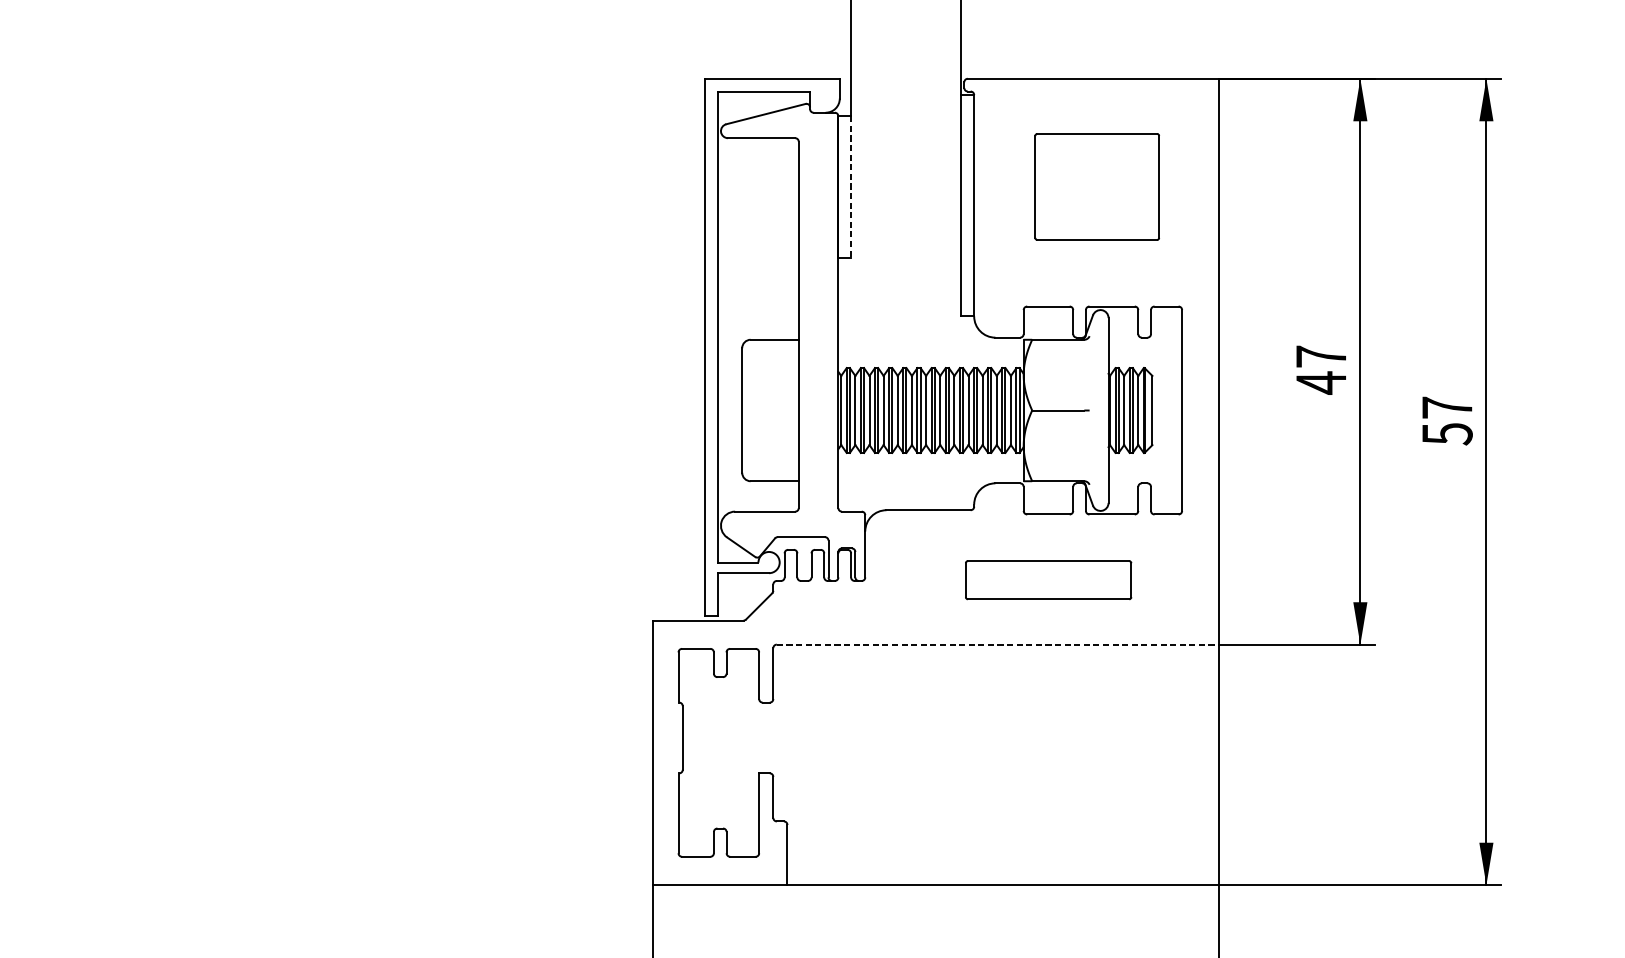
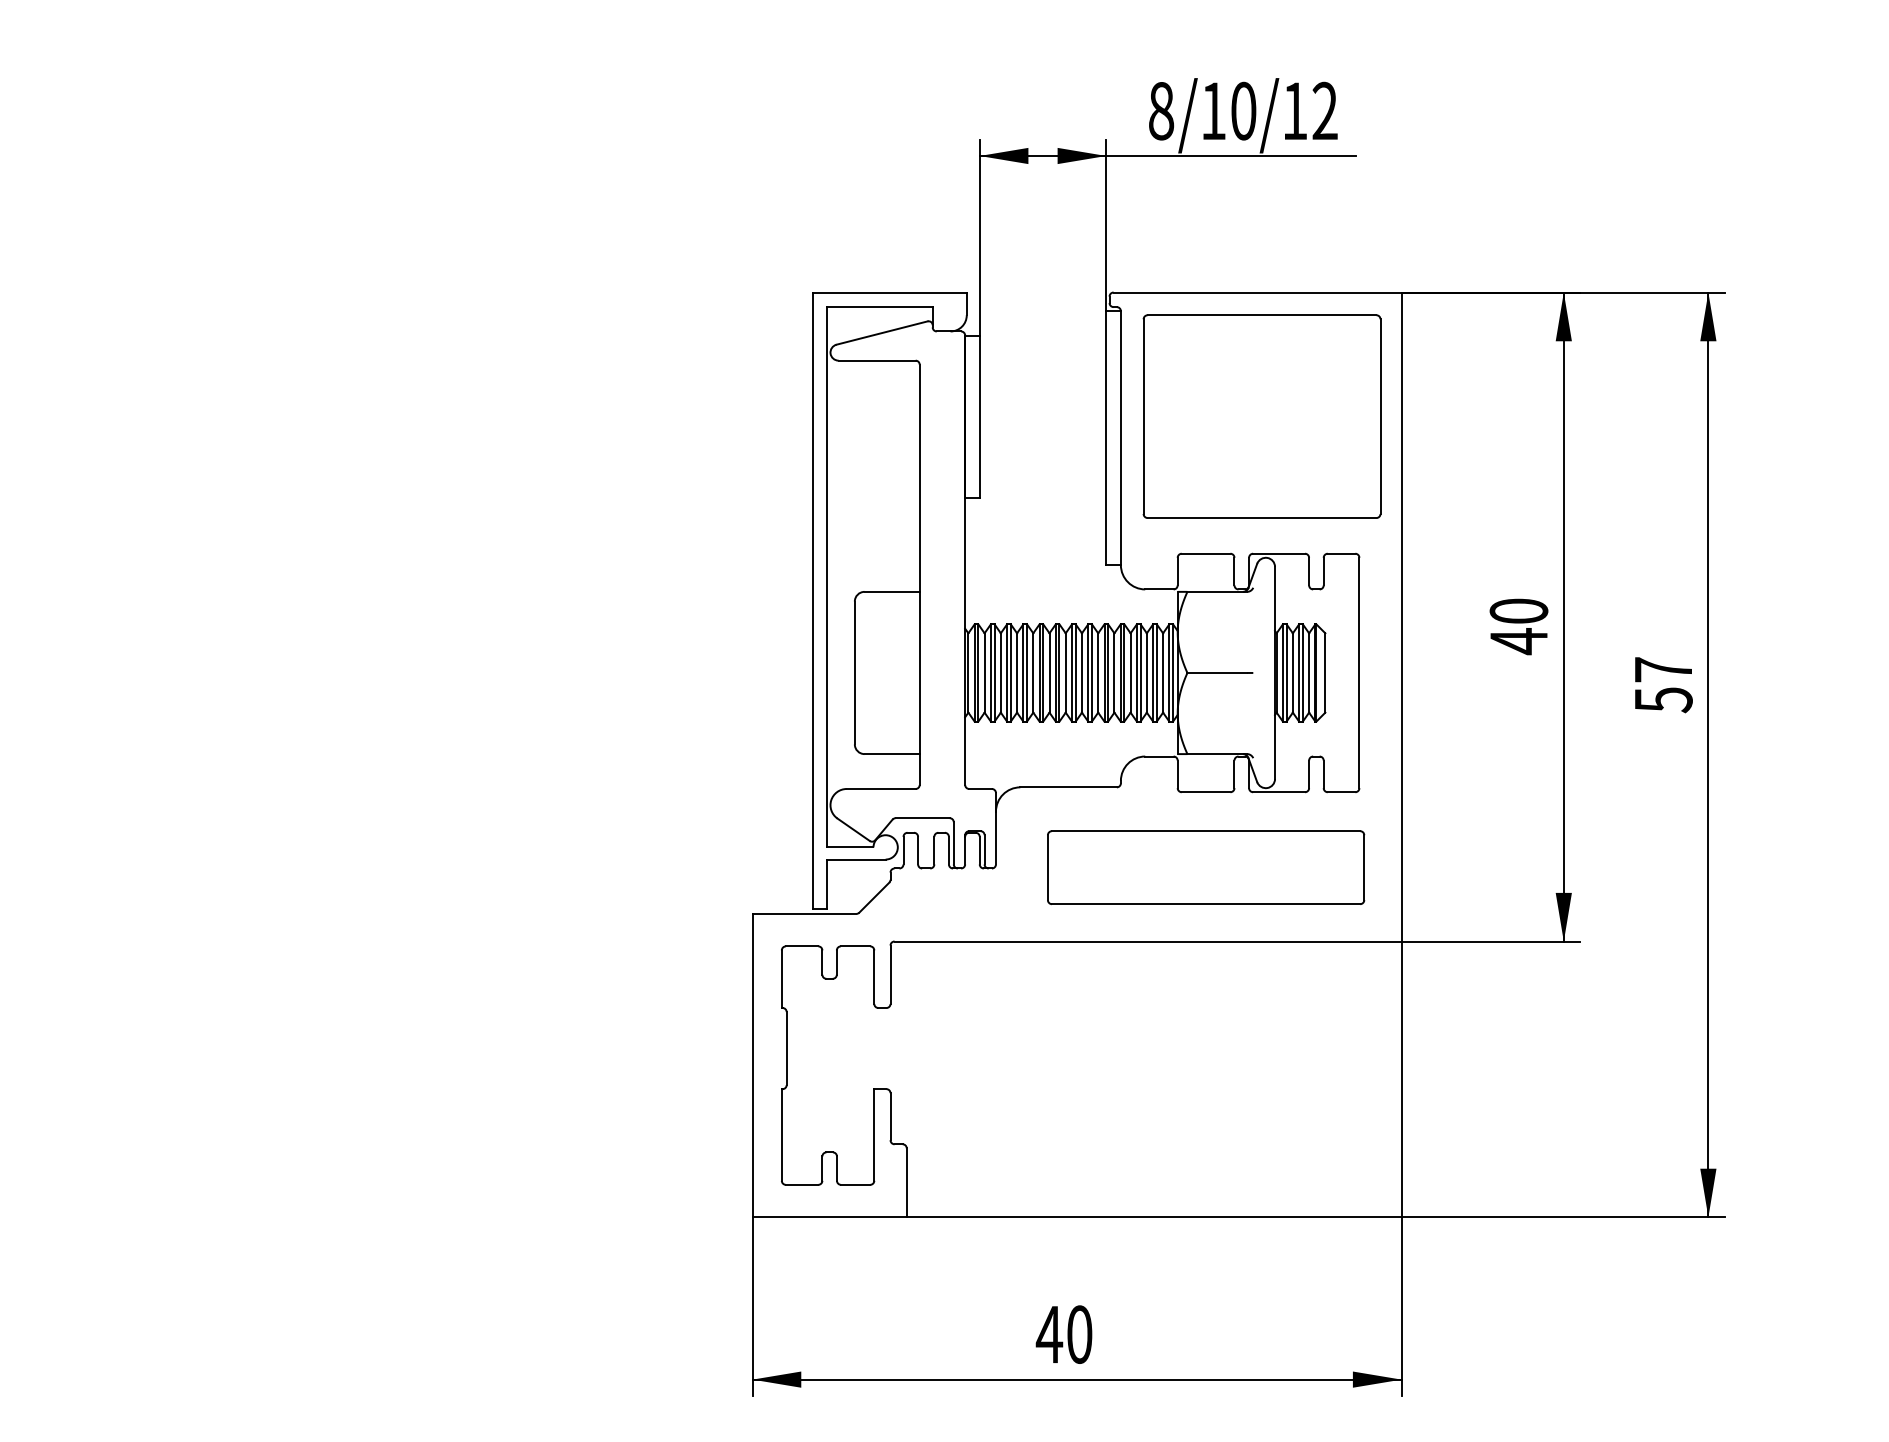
part: (1096, 186) -> (1261, 416), size x1.67
line: (850, 187) -> (979, 417), dashed -> solid
text: (1320, 356) -> (1518, 610), 47 -> 40
part: (1048, 580) -> (1206, 867), size x1.67
line: (998, 644) -> (1148, 941), dashed -> solid

